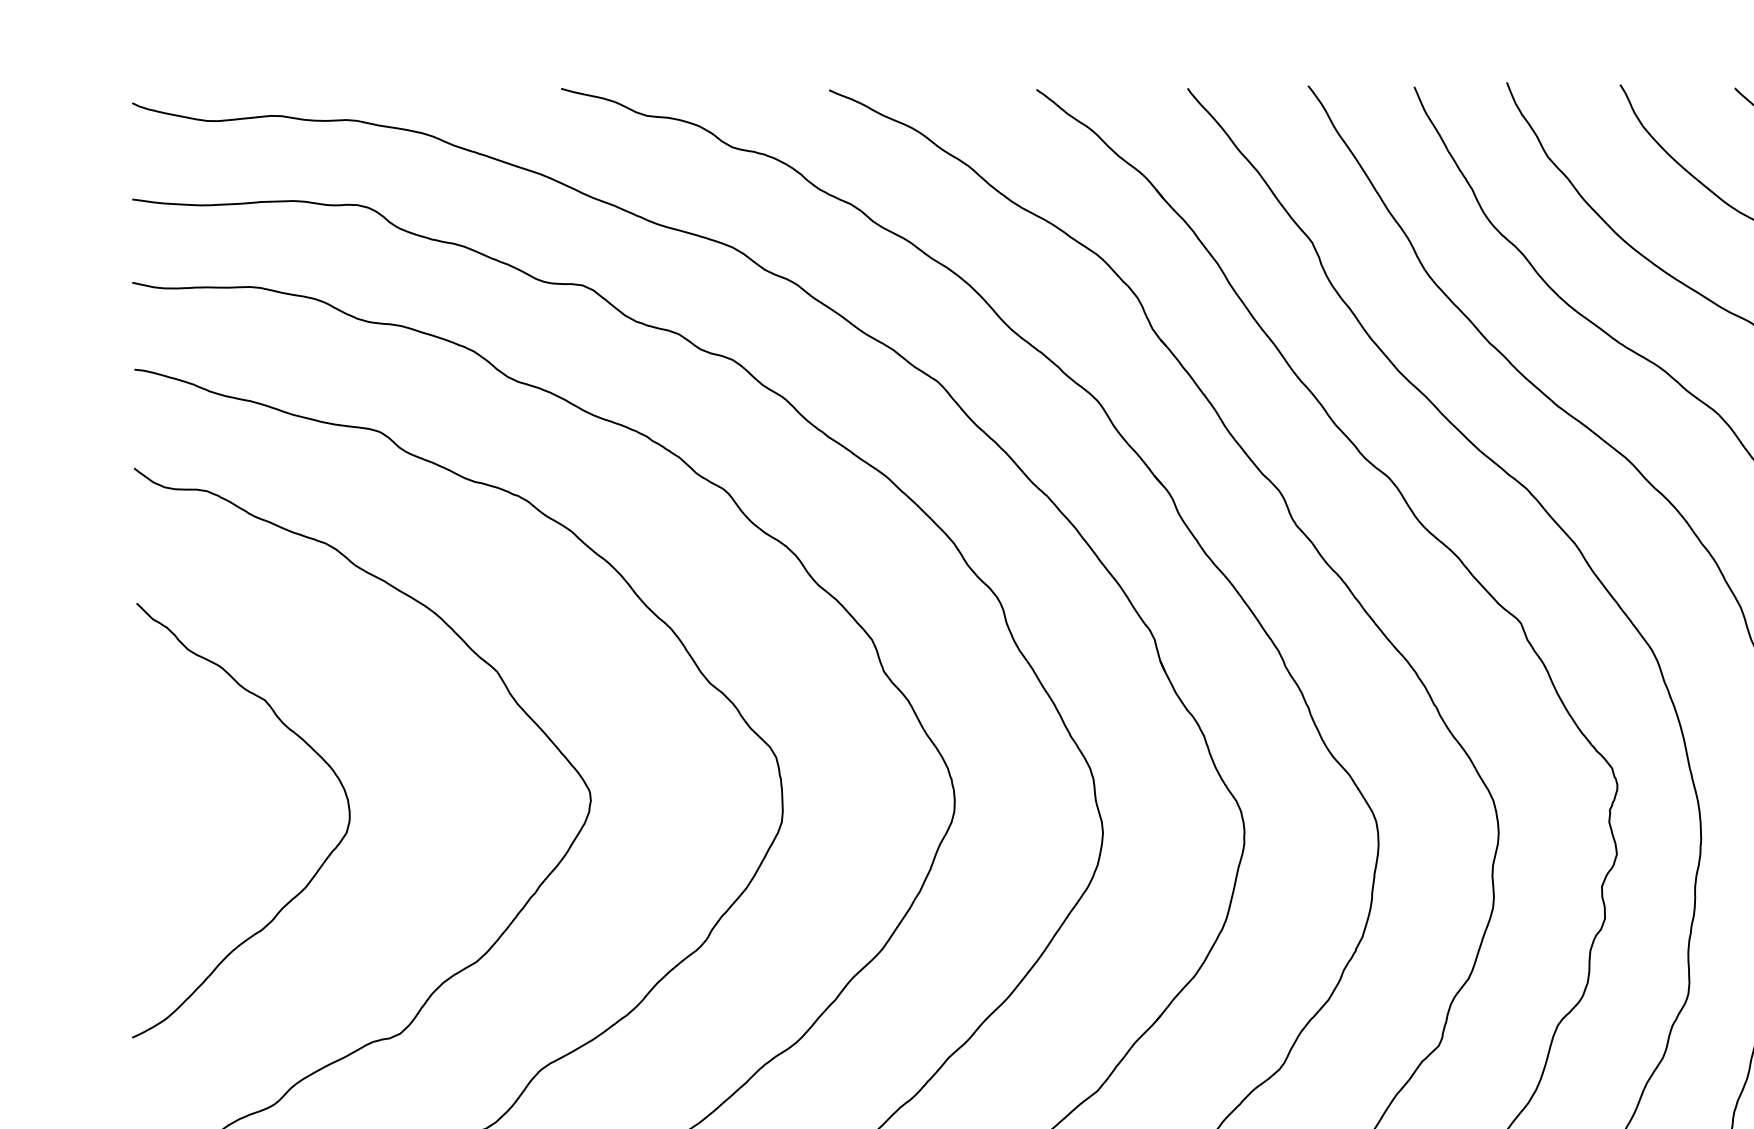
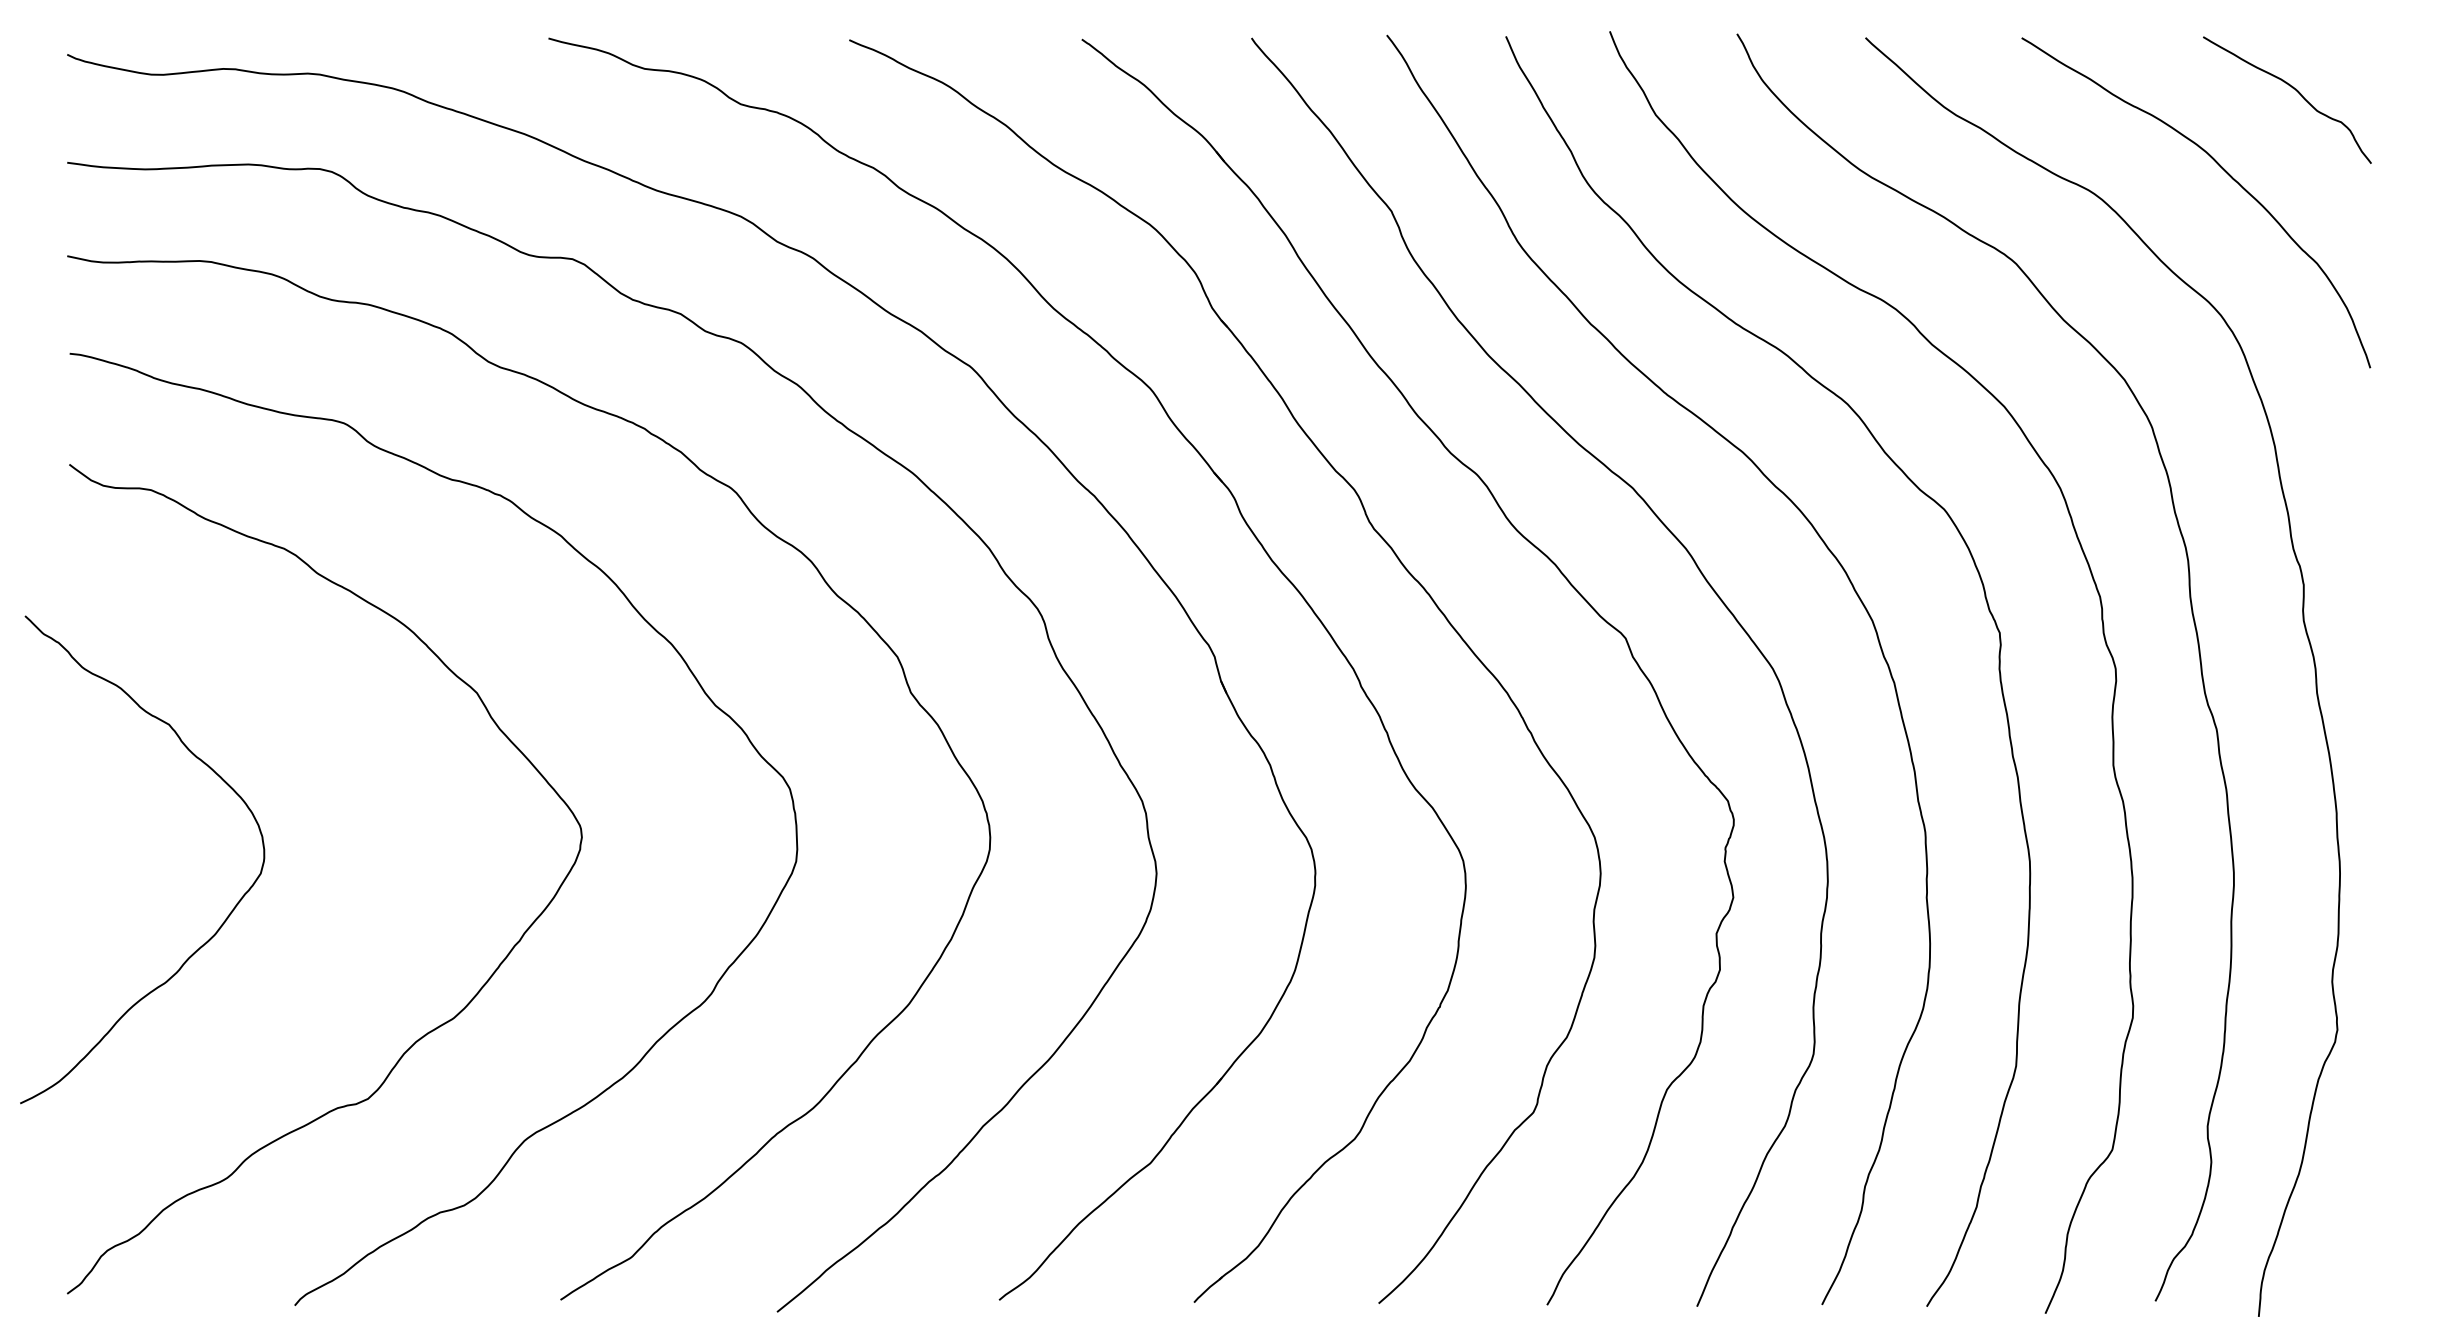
curve: (313, 875) -> (223, 921), moved

